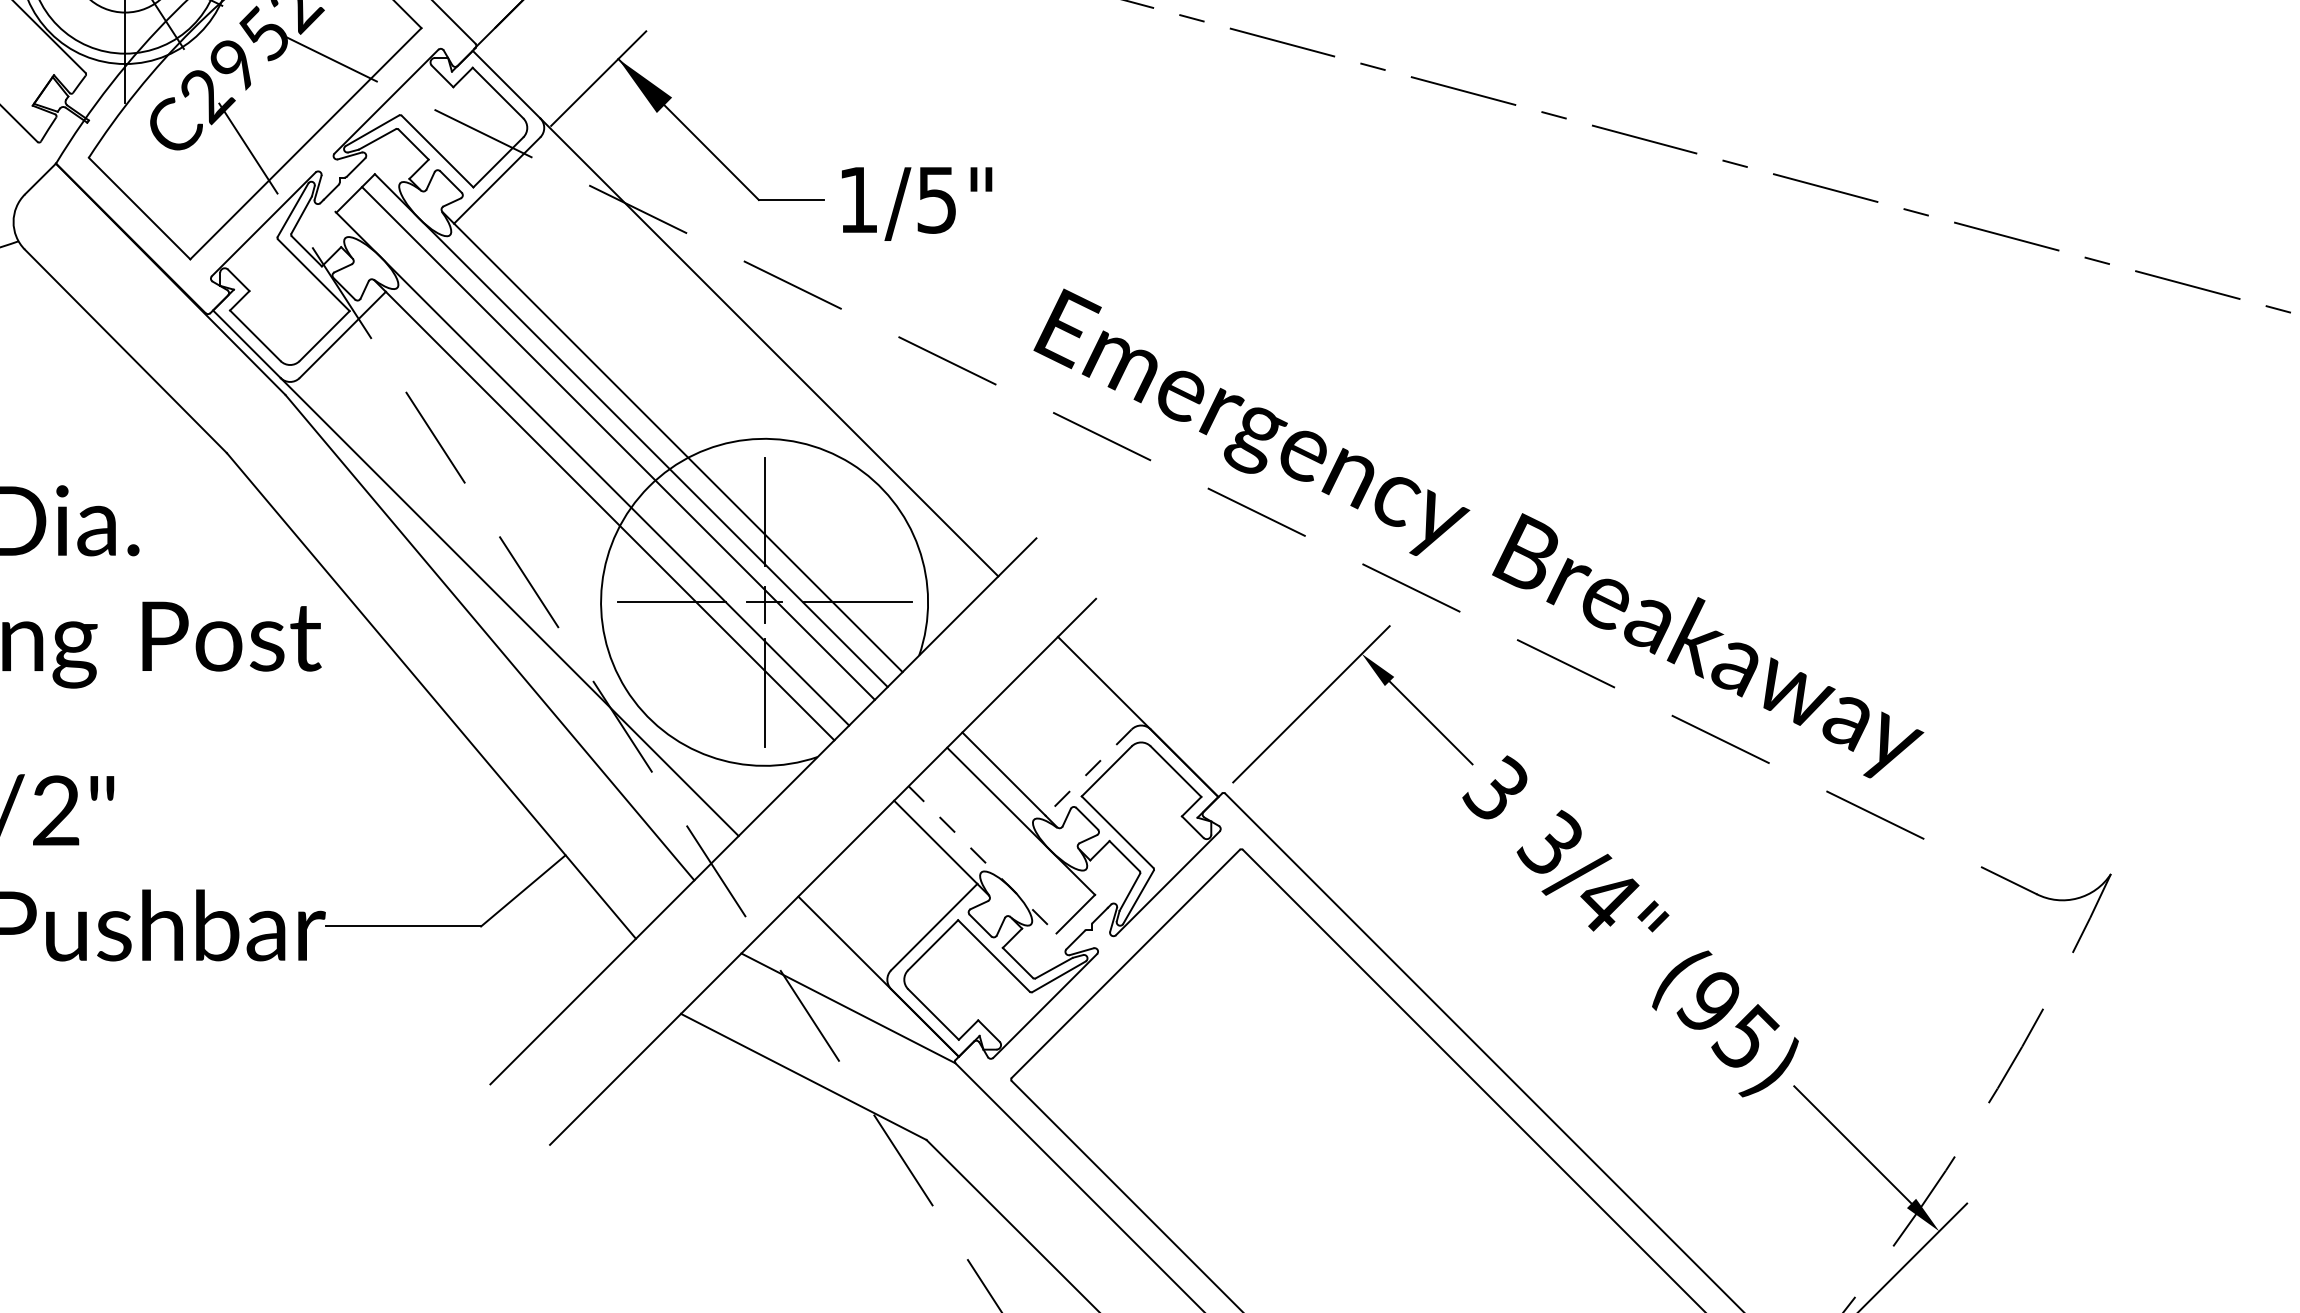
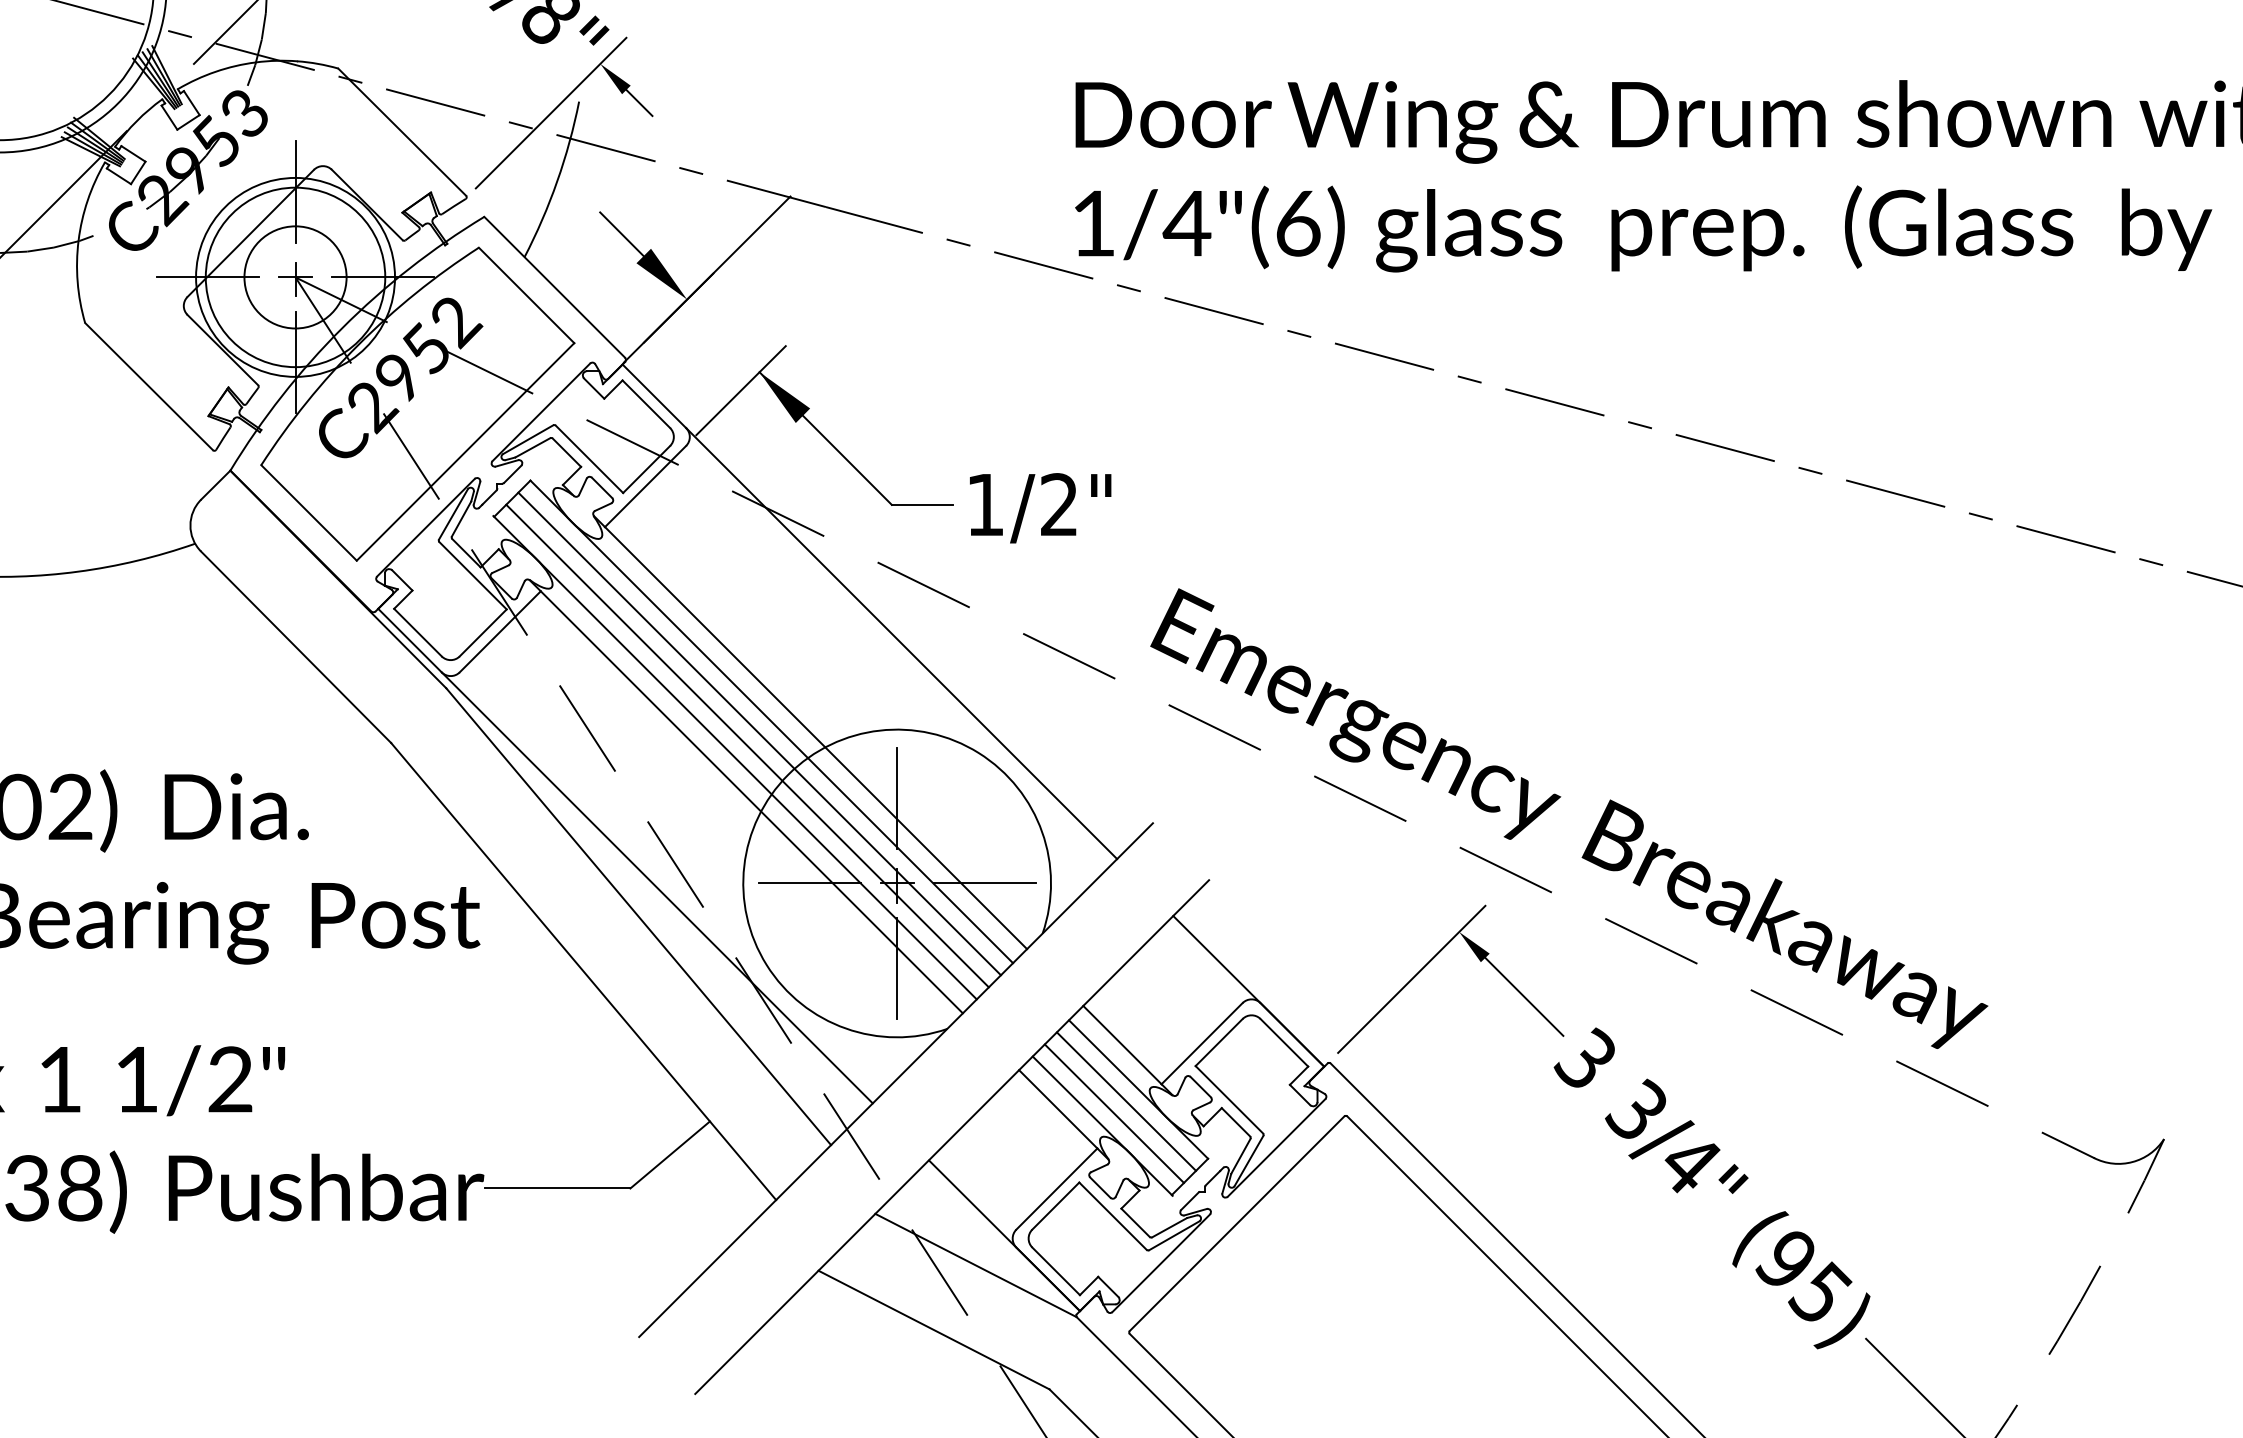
text: (937, 199) -> (1059, 504), 1/5" -> 1/2"
line: (605, 455) -> (747, 745), added
line: (1088, 773) -> (1201, 1044), dashed -> solid
line: (1008, 834) -> (1126, 1101), added
line: (994, 846) -> (1113, 1113), added
line: (982, 860) -> (1102, 1126), dashed -> solid

